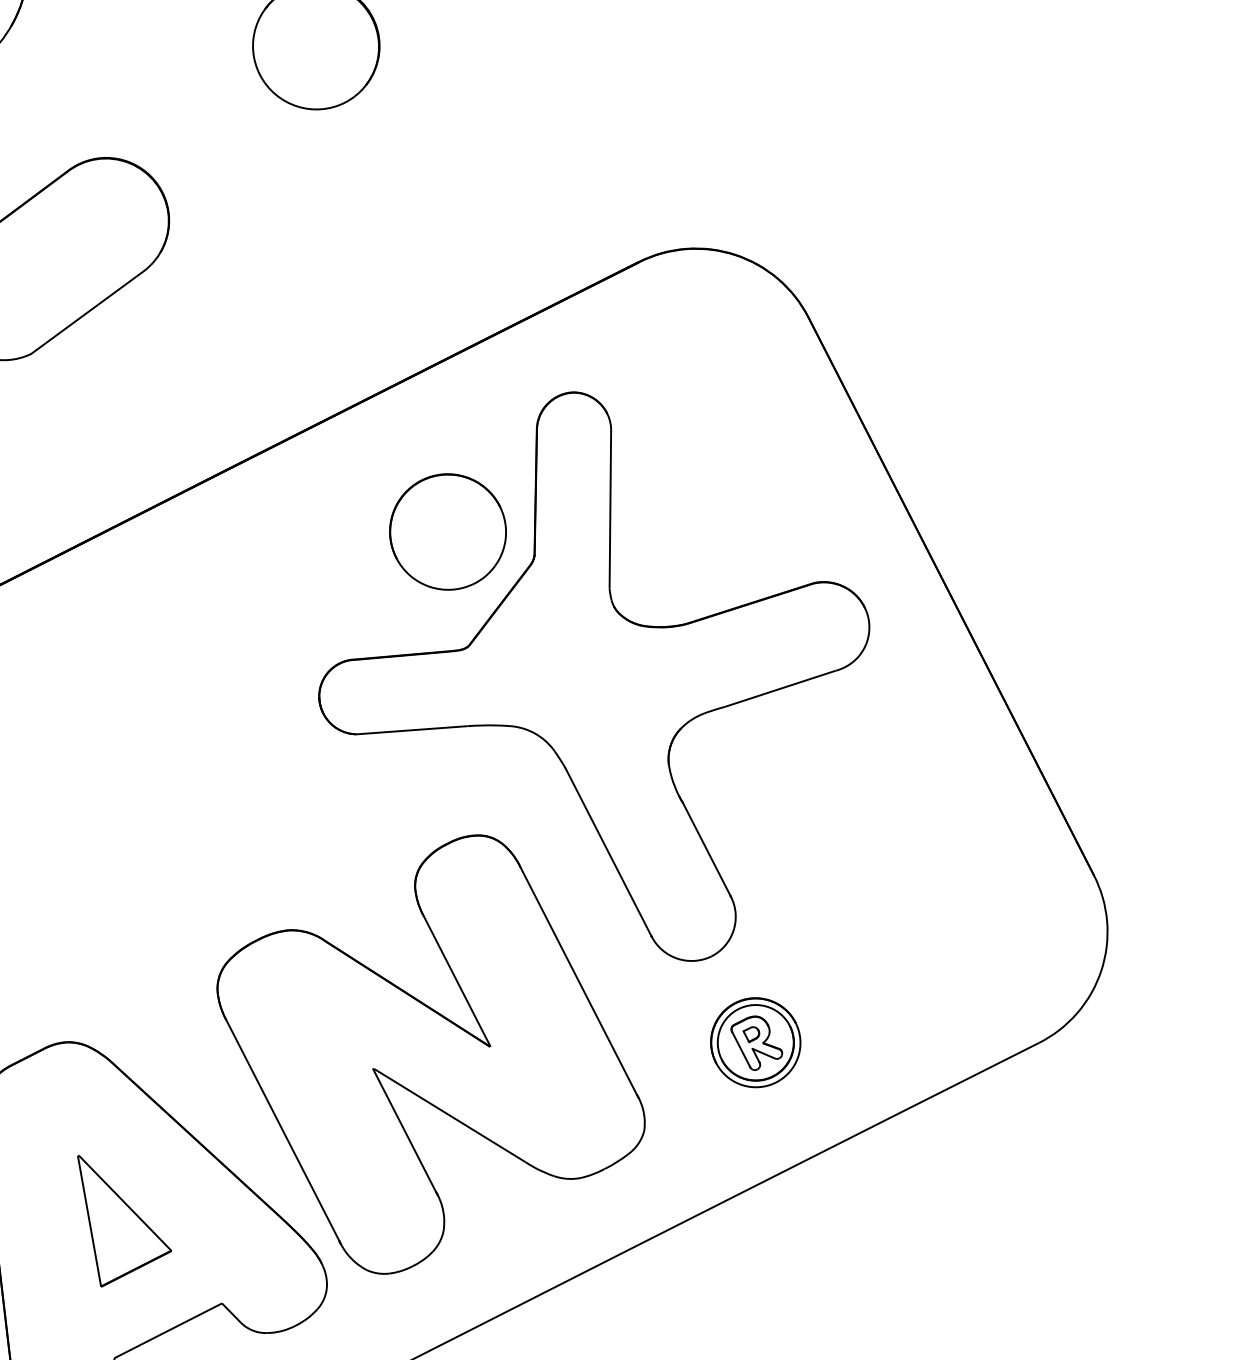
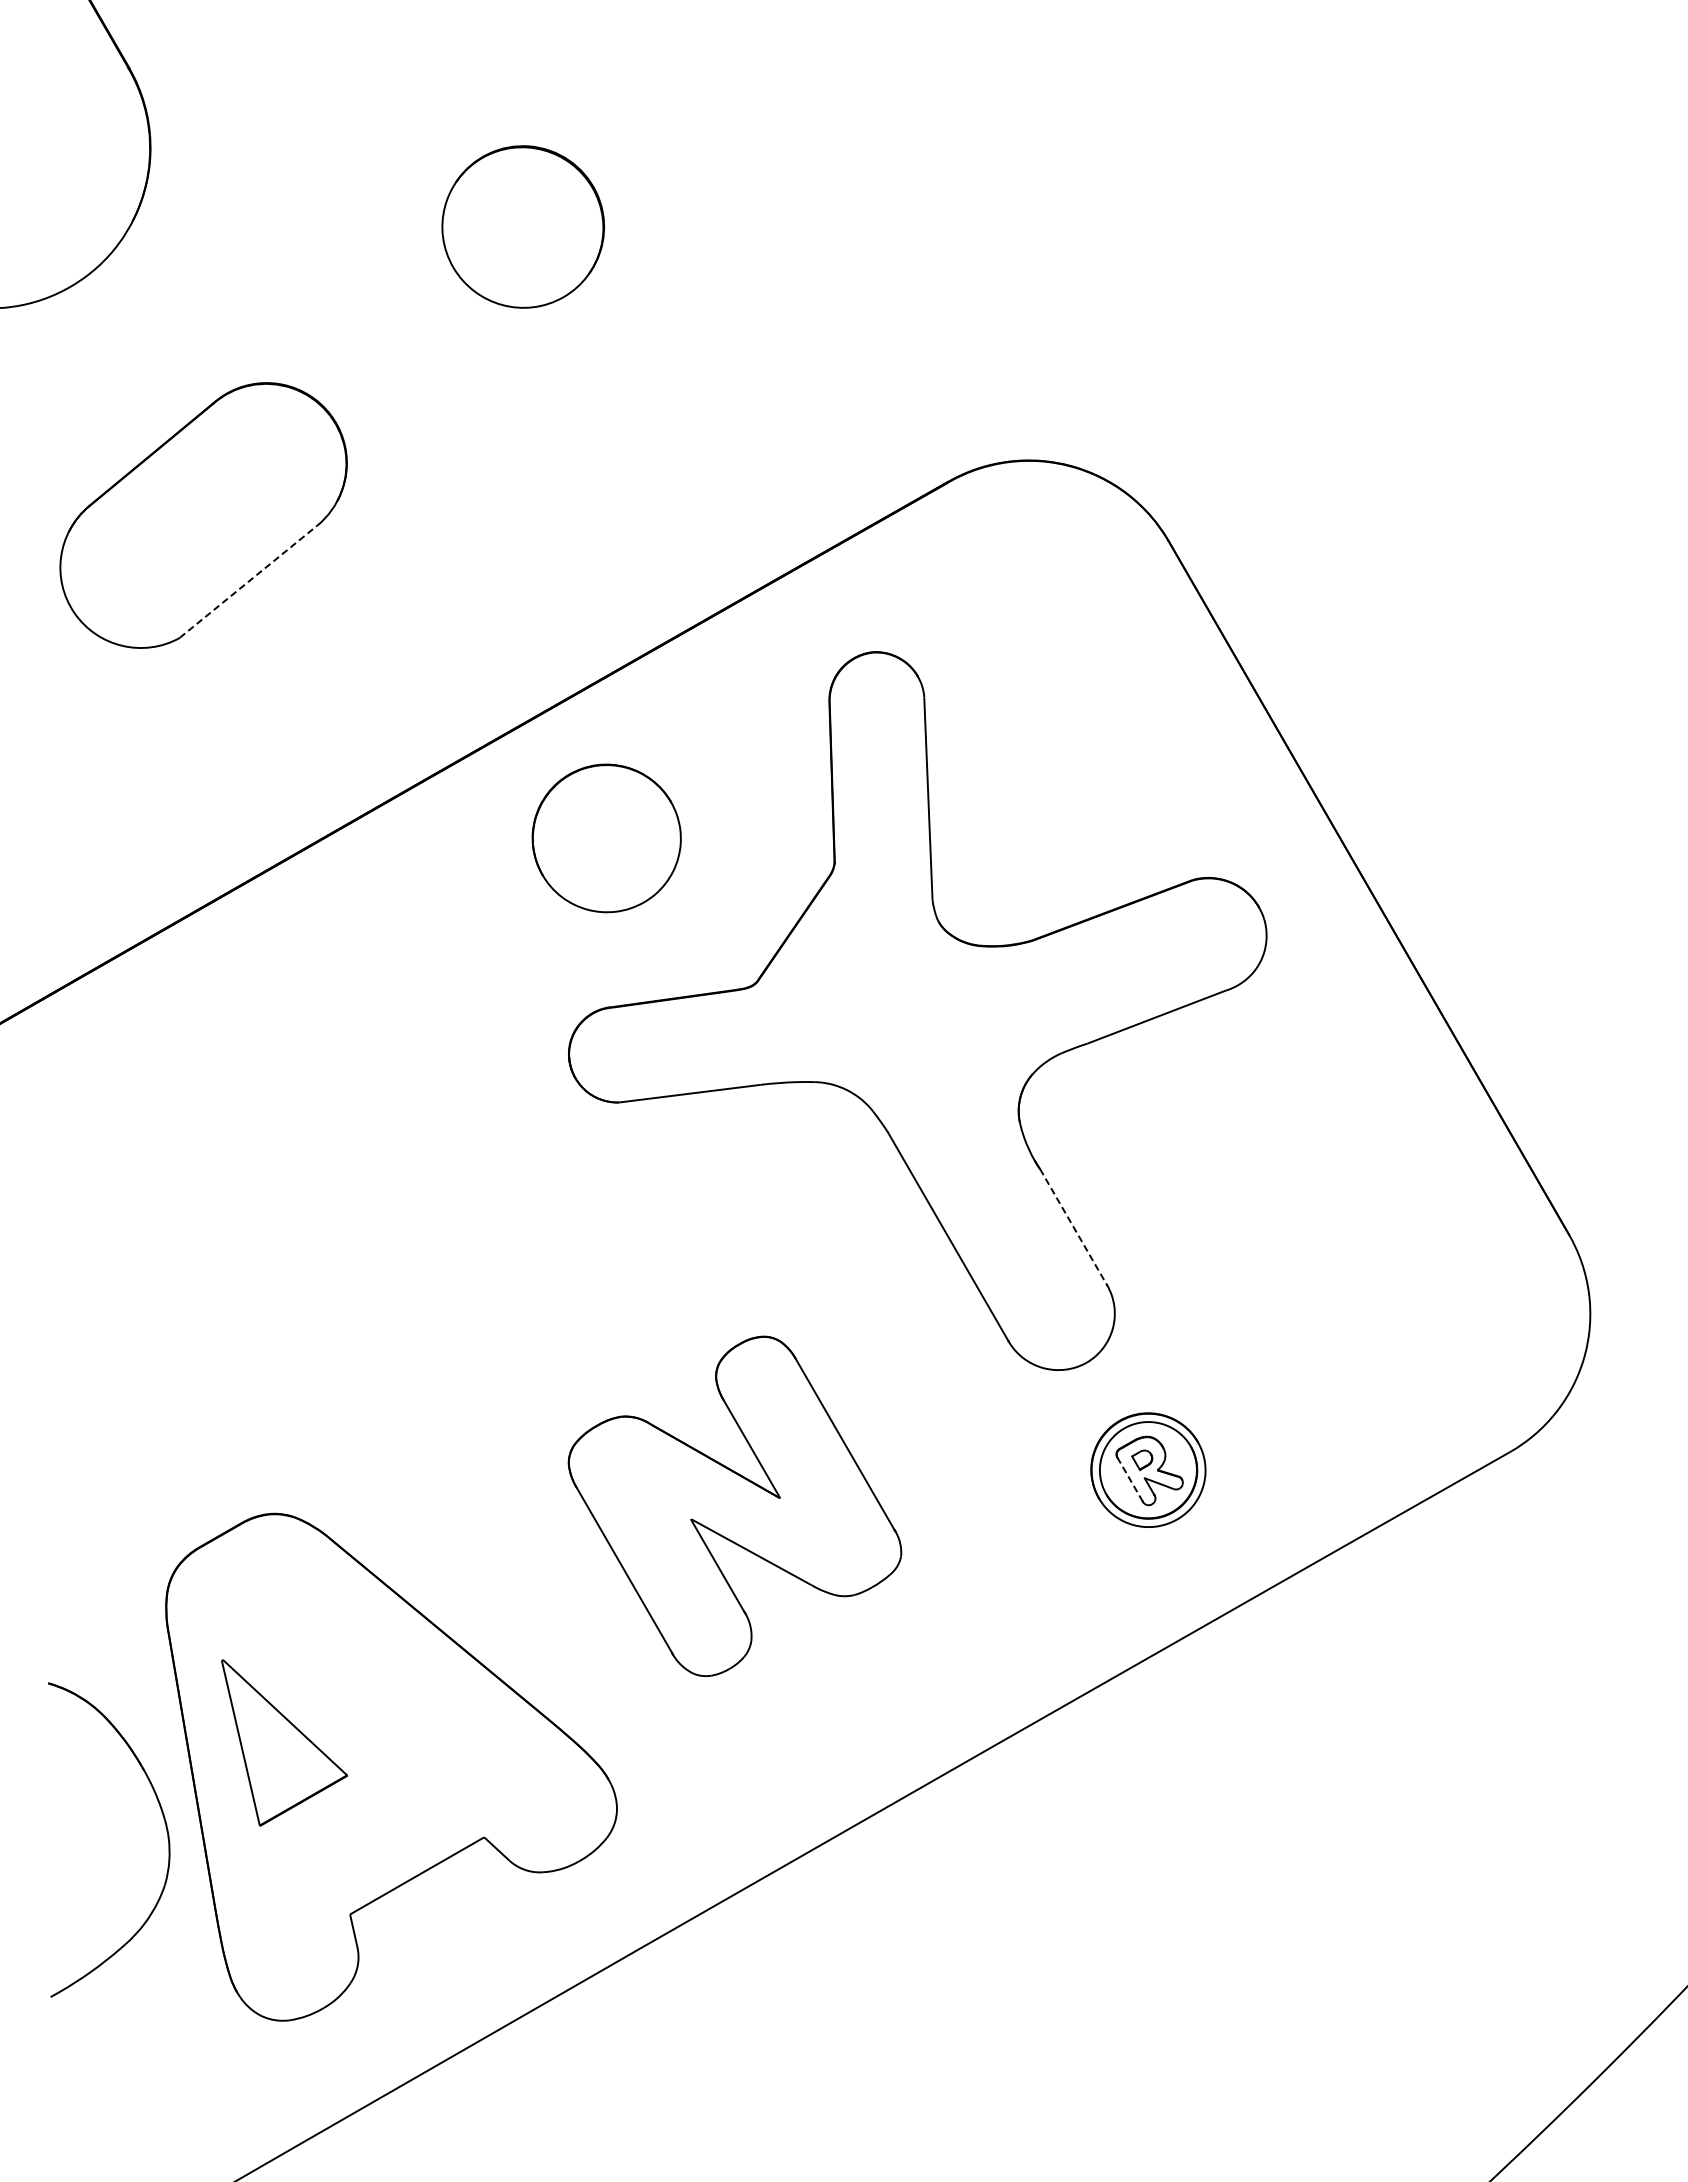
line: (87, 312) -> (248, 581), solid -> dashed
part: (447, 532) -> (606, 838), moved
line: (706, 850) -> (1073, 1227), solid -> dashed
line: (741, 1050) -> (1130, 1480), solid -> dashed
part: (430, 1054) -> (734, 1506), size x0.6
part: (123, 1222) -> (284, 1742), moved

